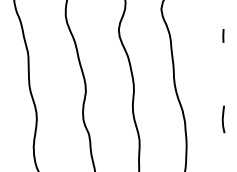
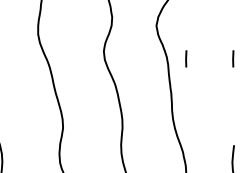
line: (185, 35) -> (186, 58), added

